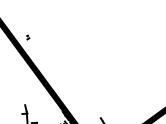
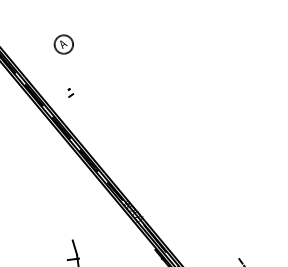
part: (26, 15) -> (64, 44), added

